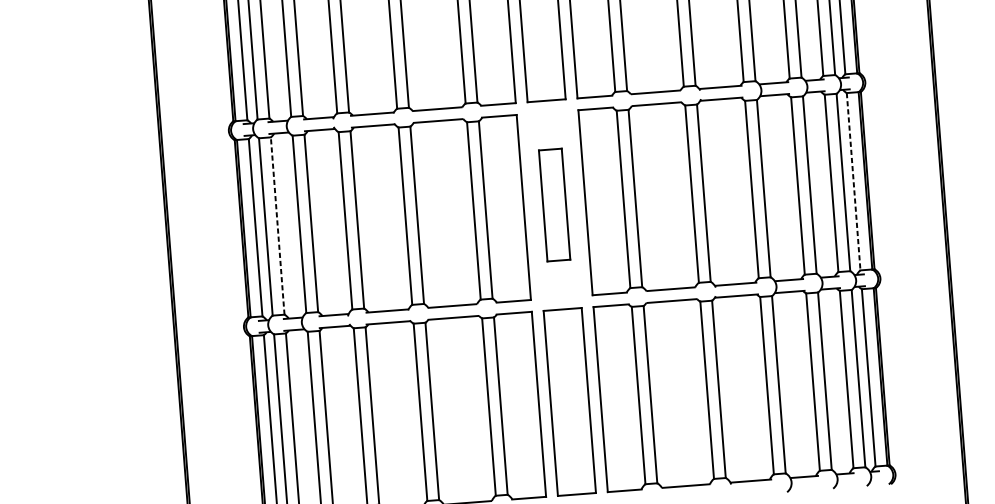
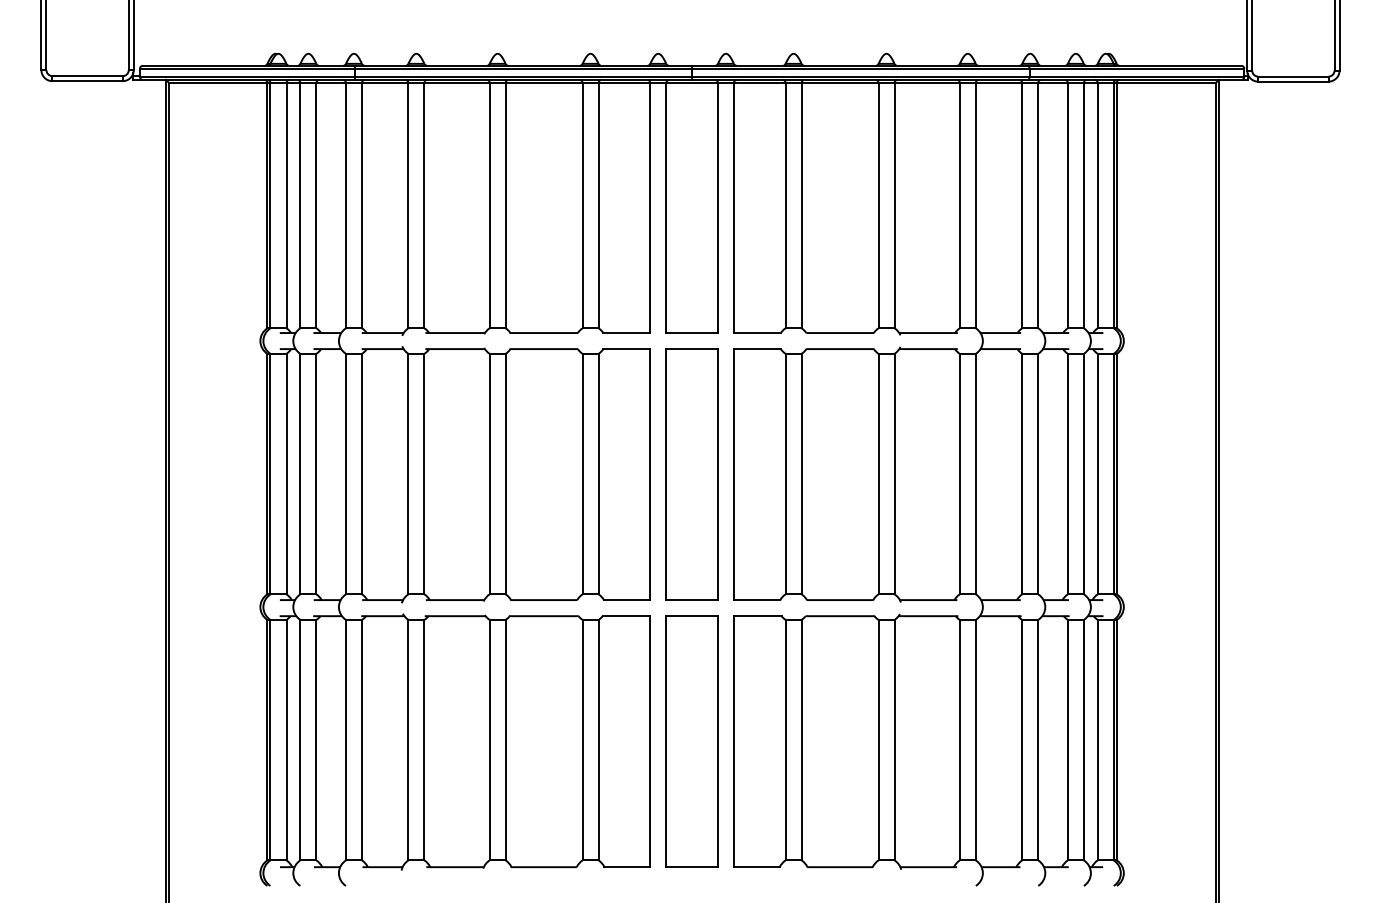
line: (853, 182) -> (1097, 474), dashed -> solid
part: (554, 205) -> (691, 474), size x1.67
line: (277, 225) -> (316, 473), dashed -> solid

